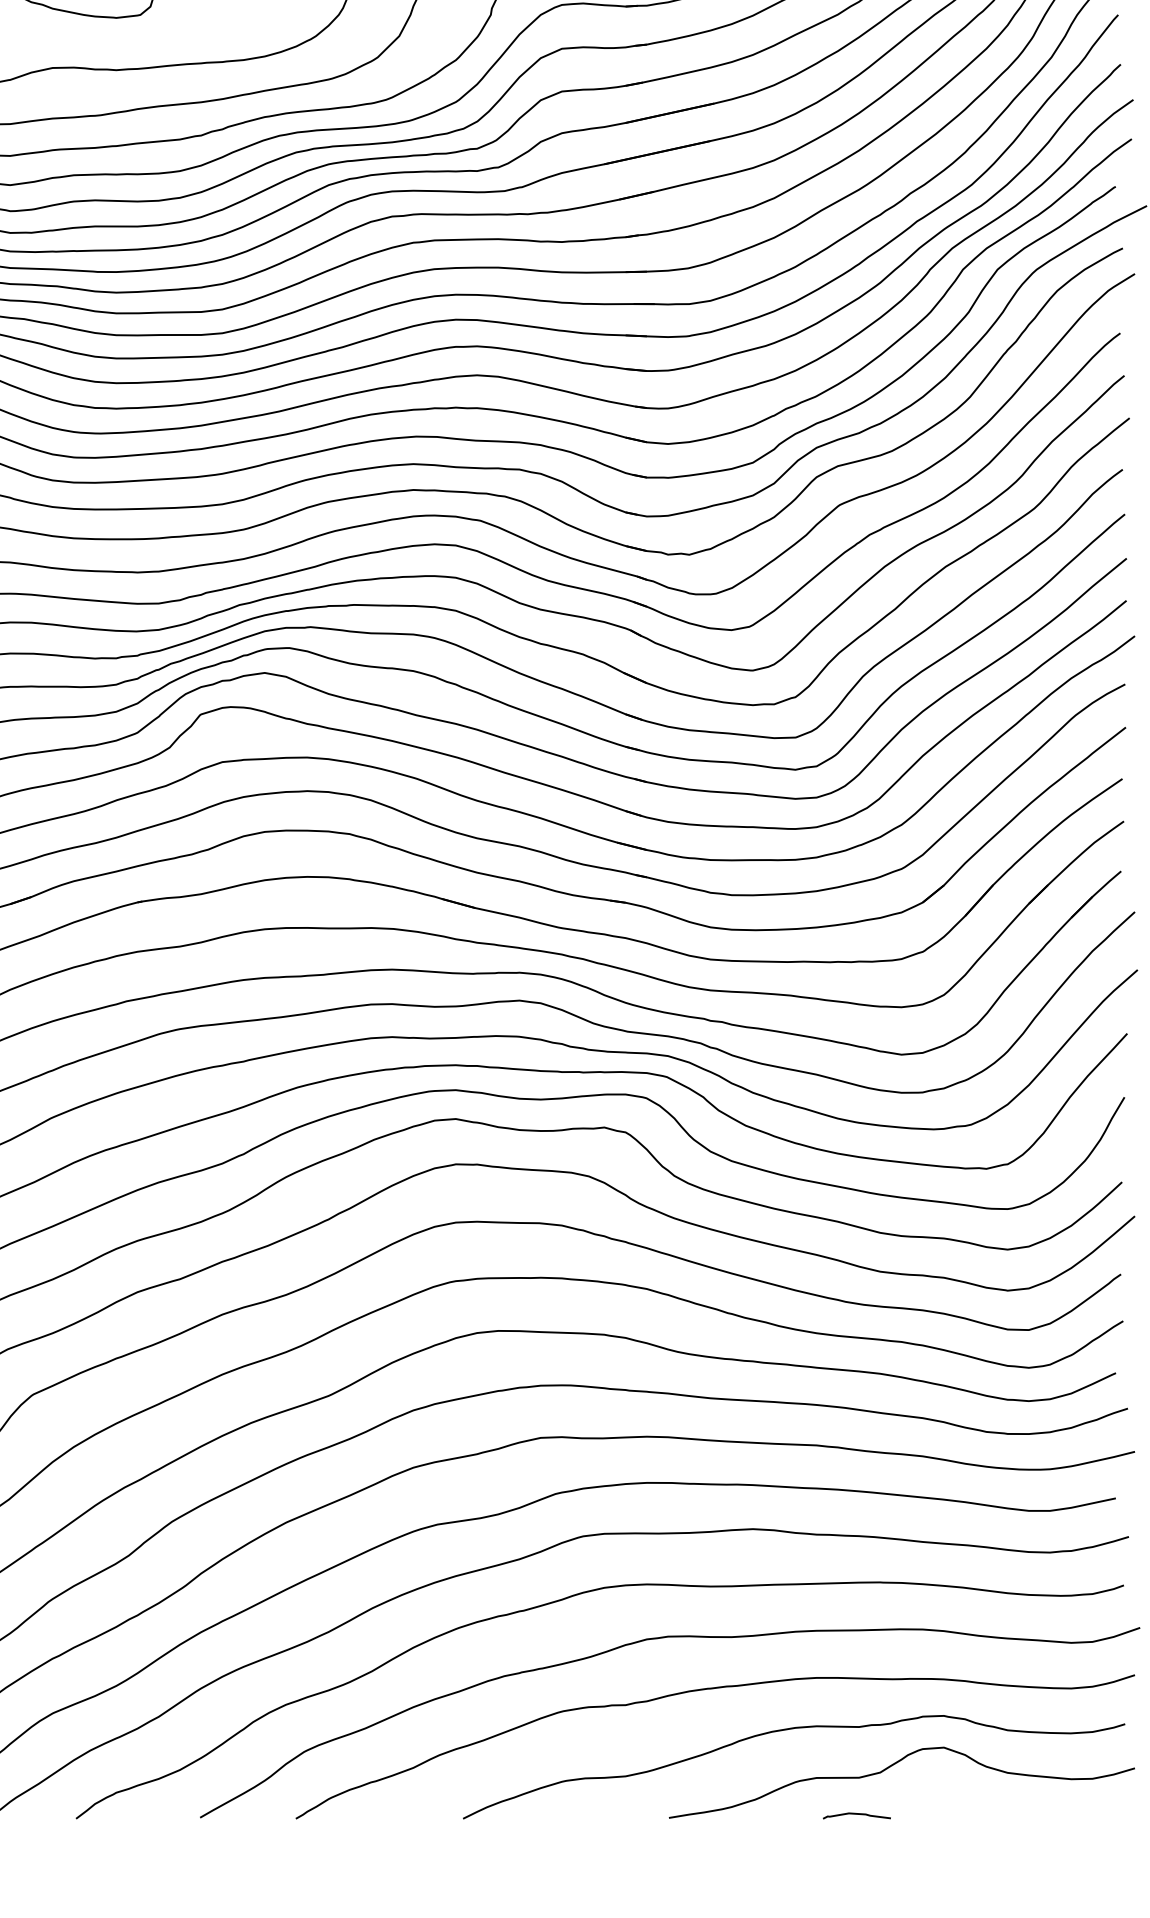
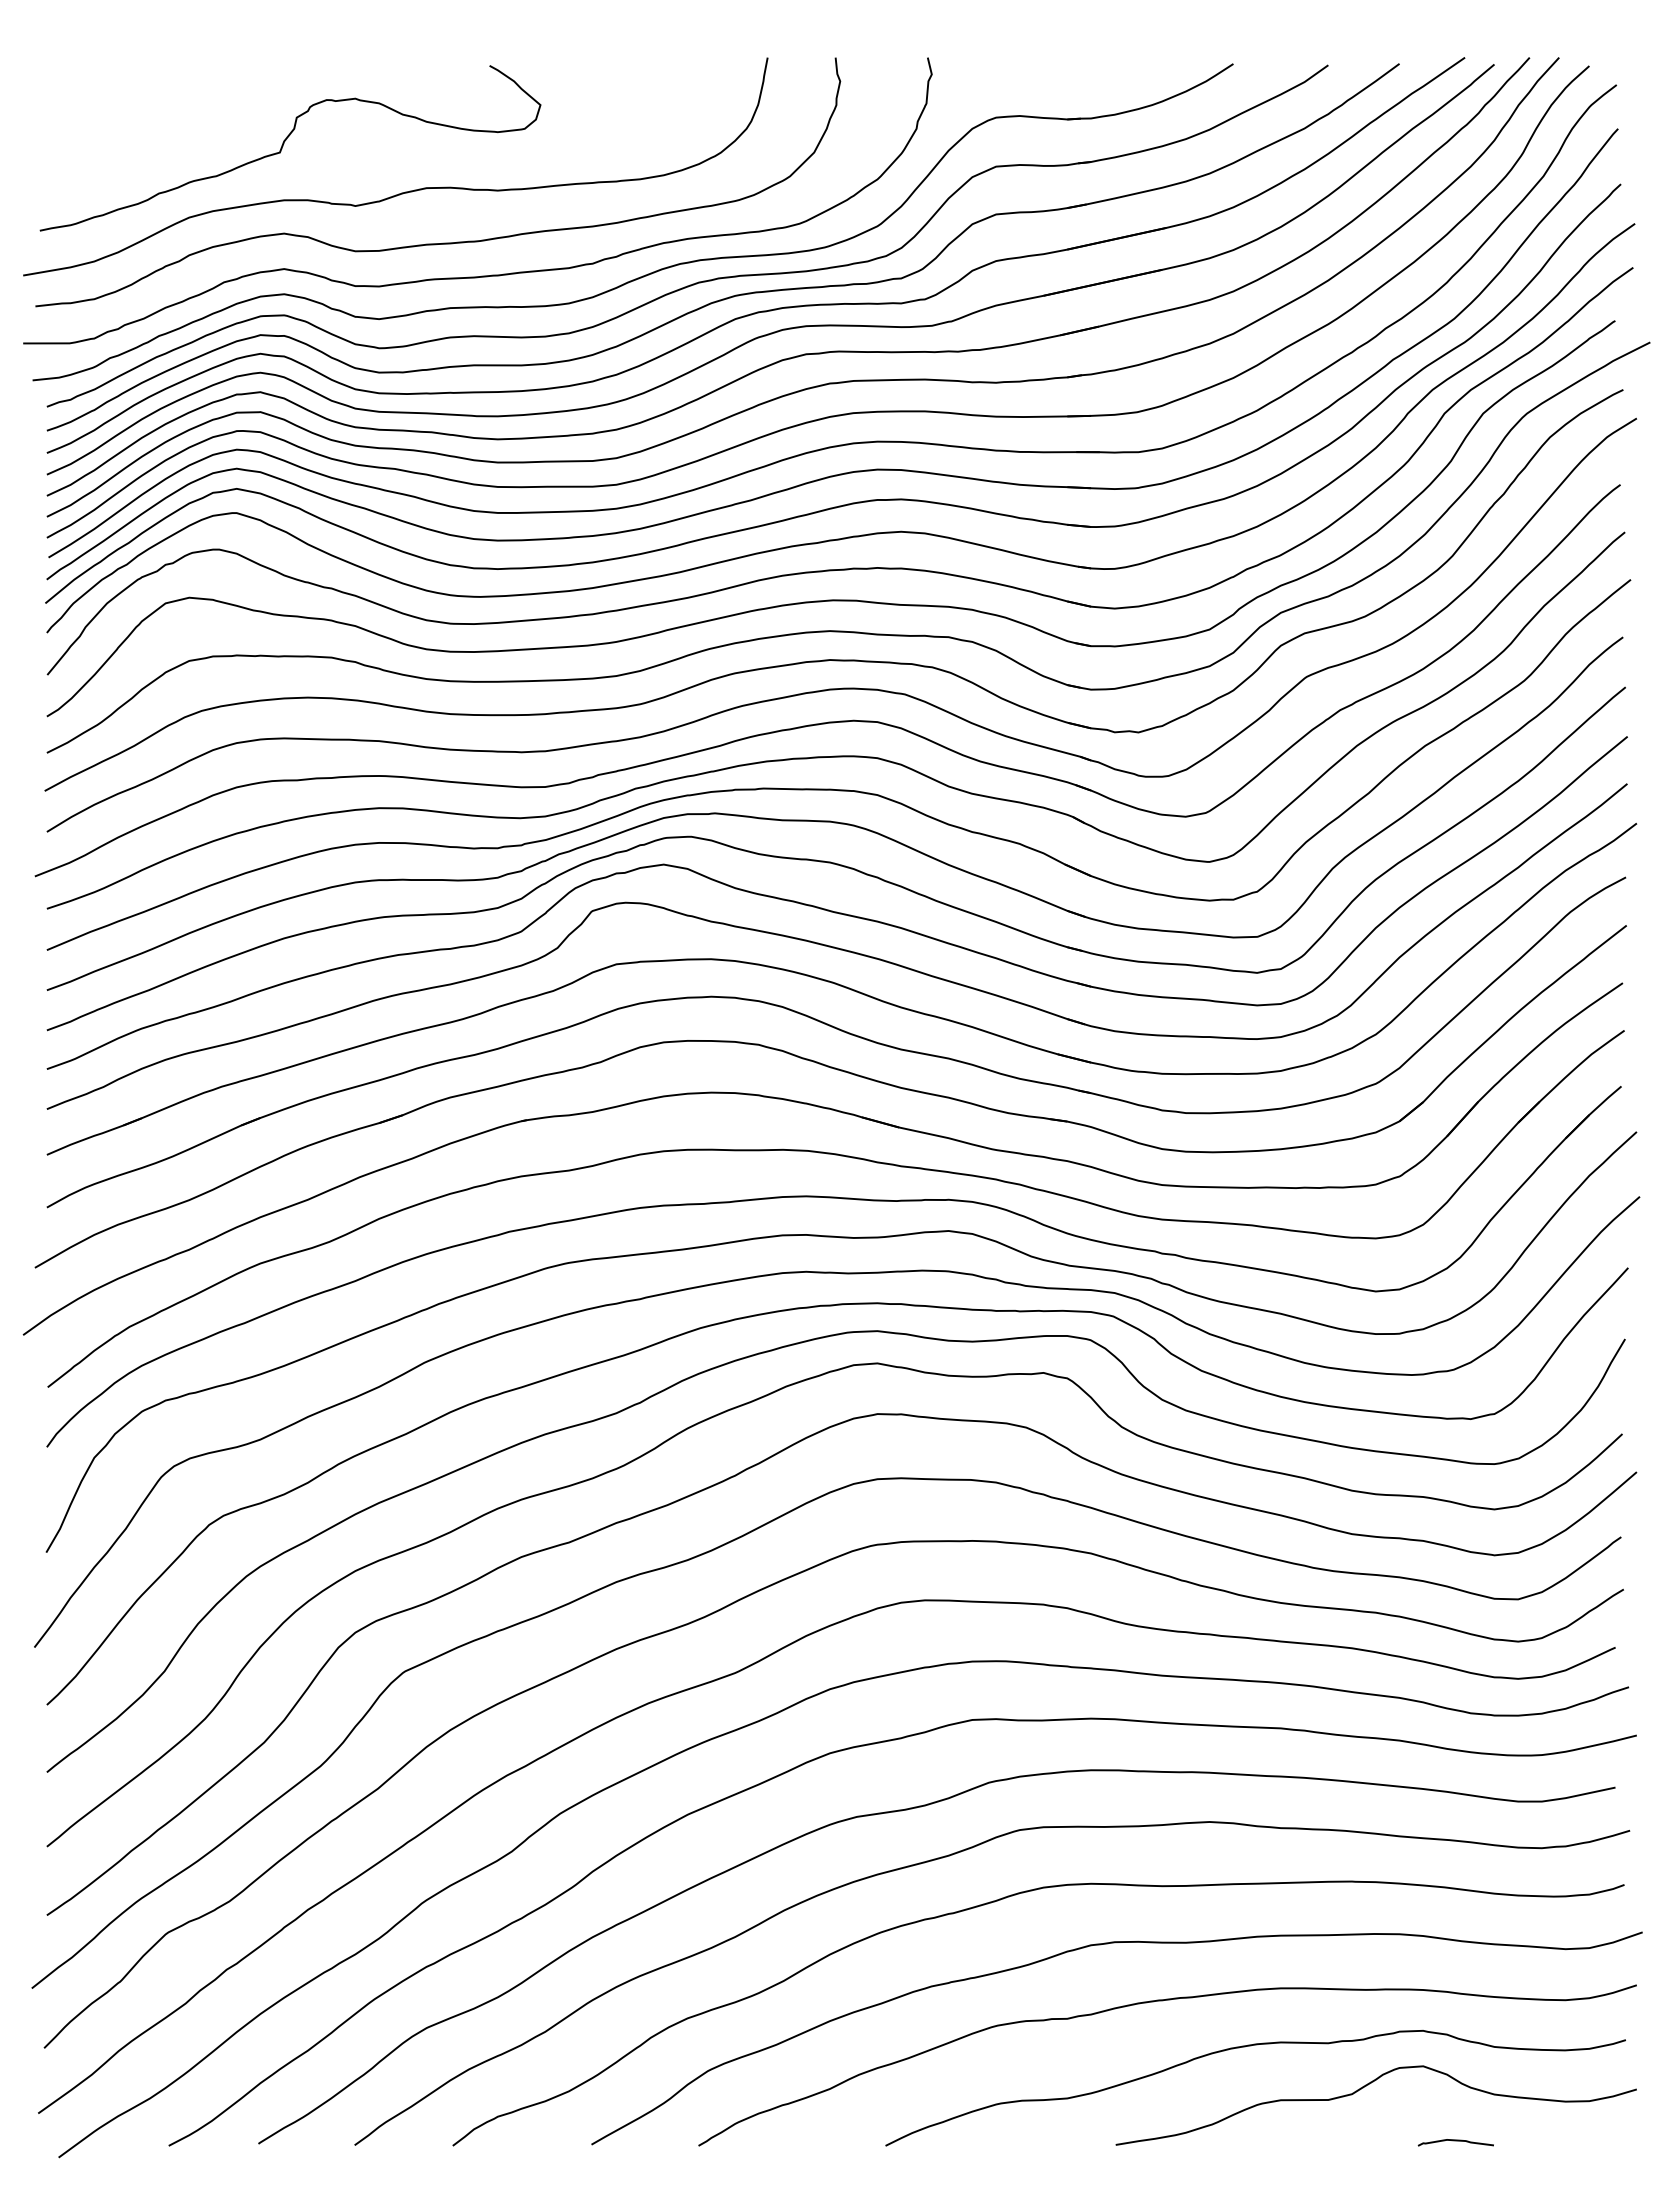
curve: (856, 1814) -> (1455, 2141), moved

